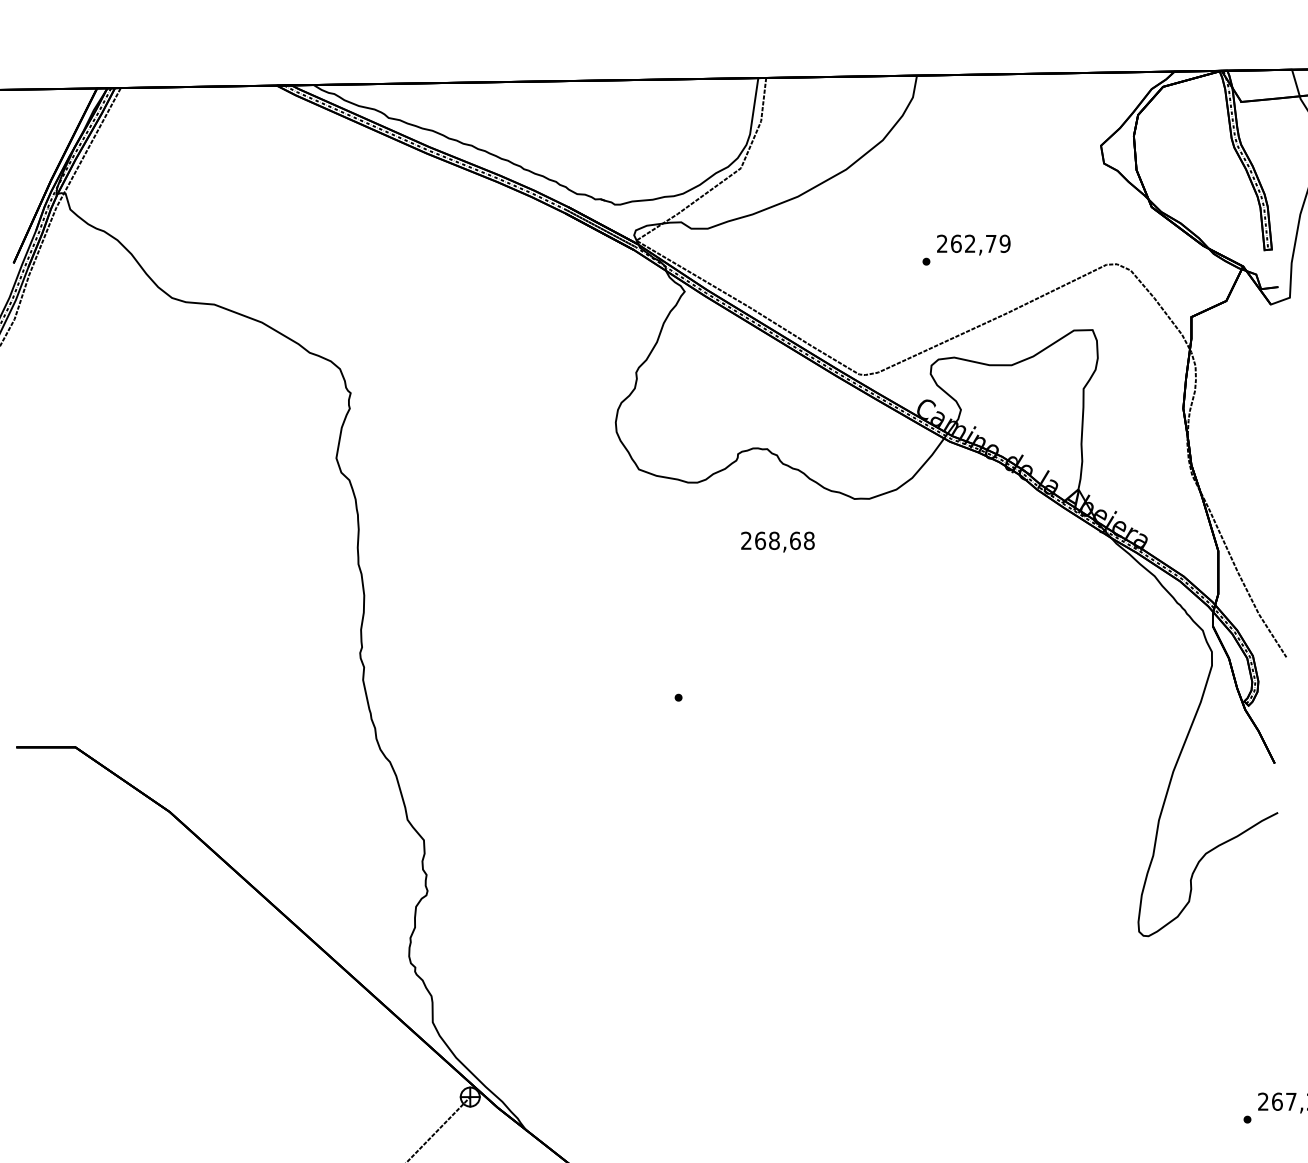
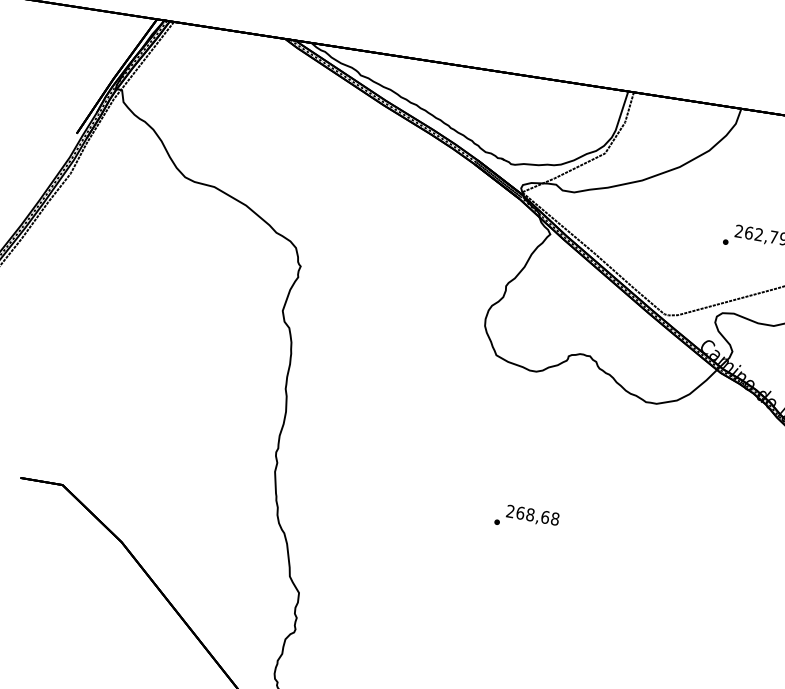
text: (777, 541) -> (532, 515), moved

